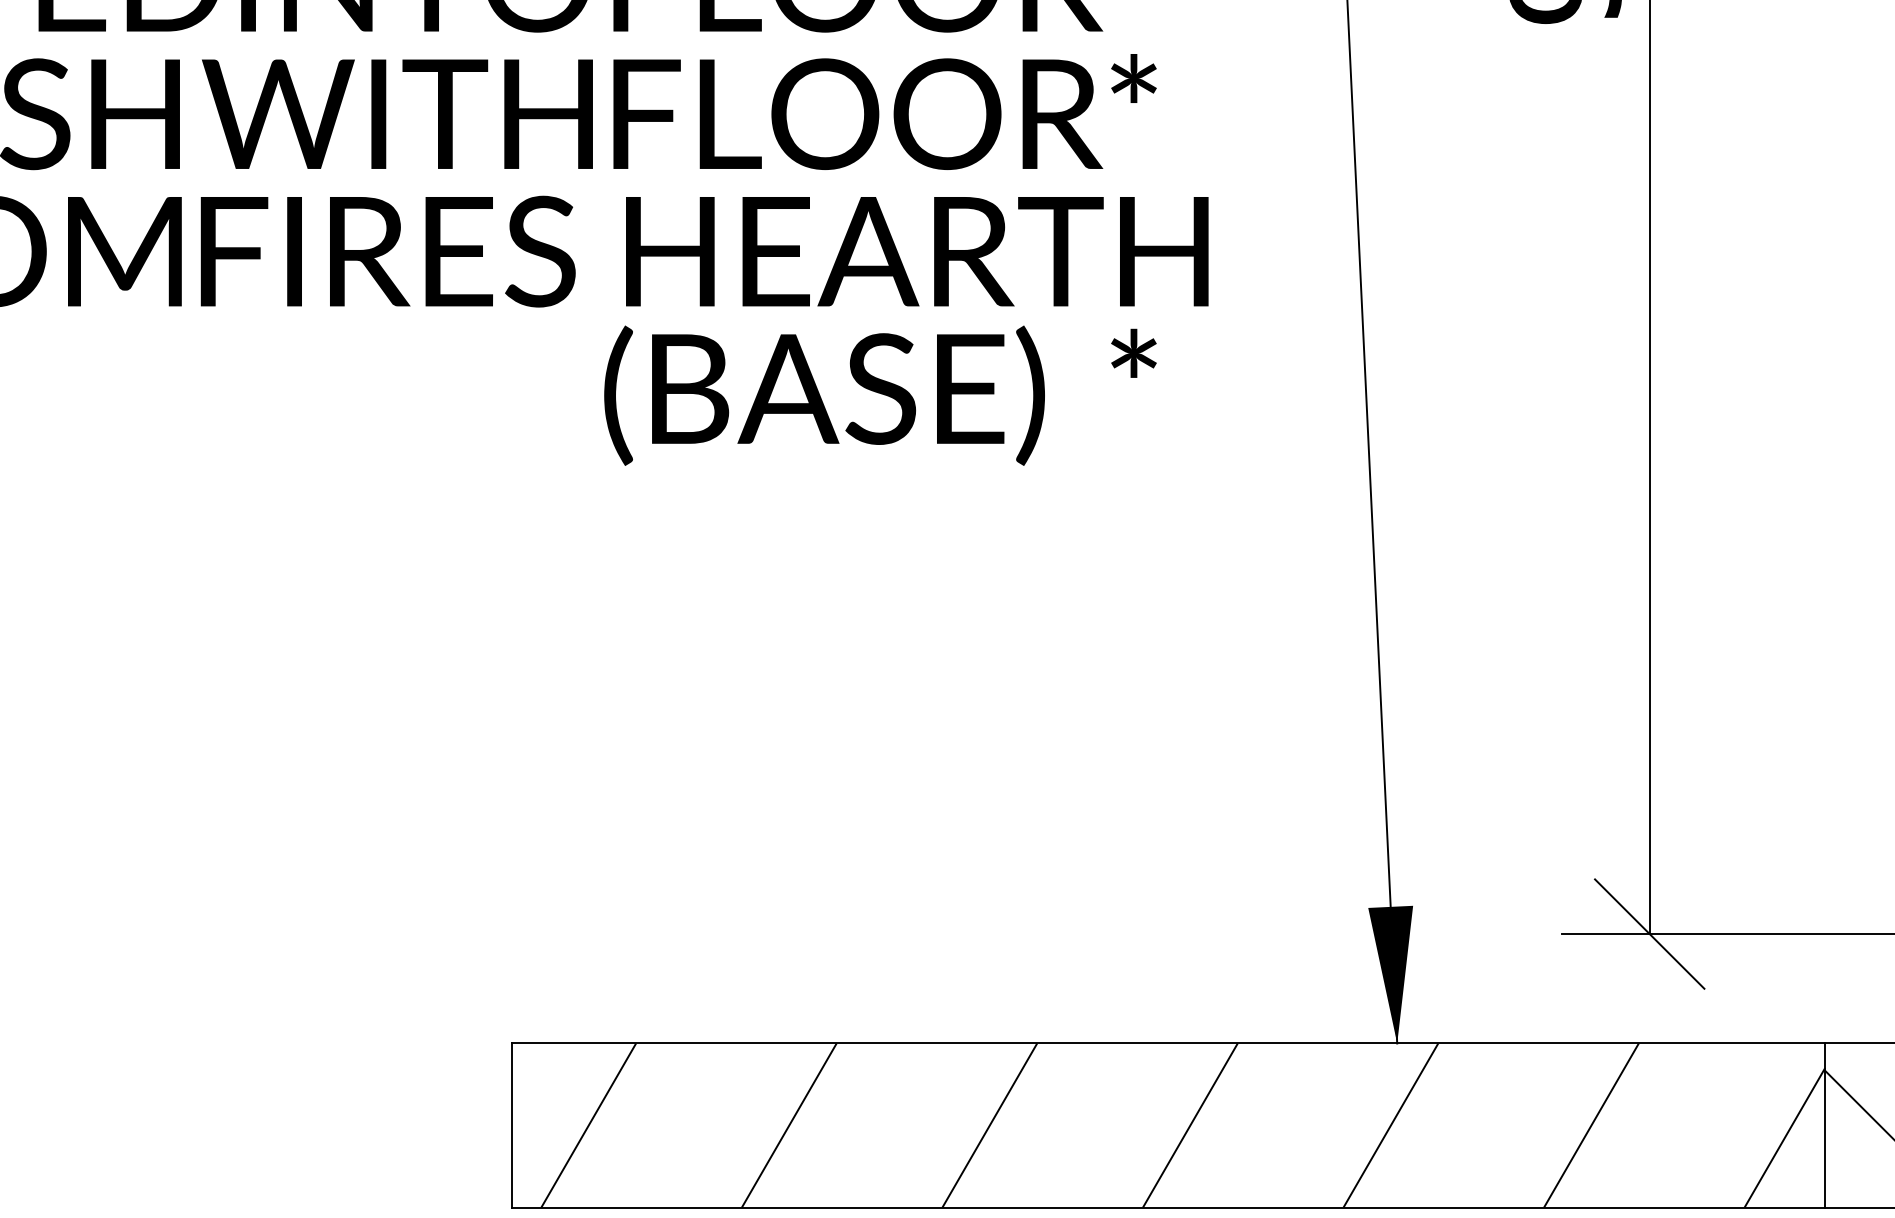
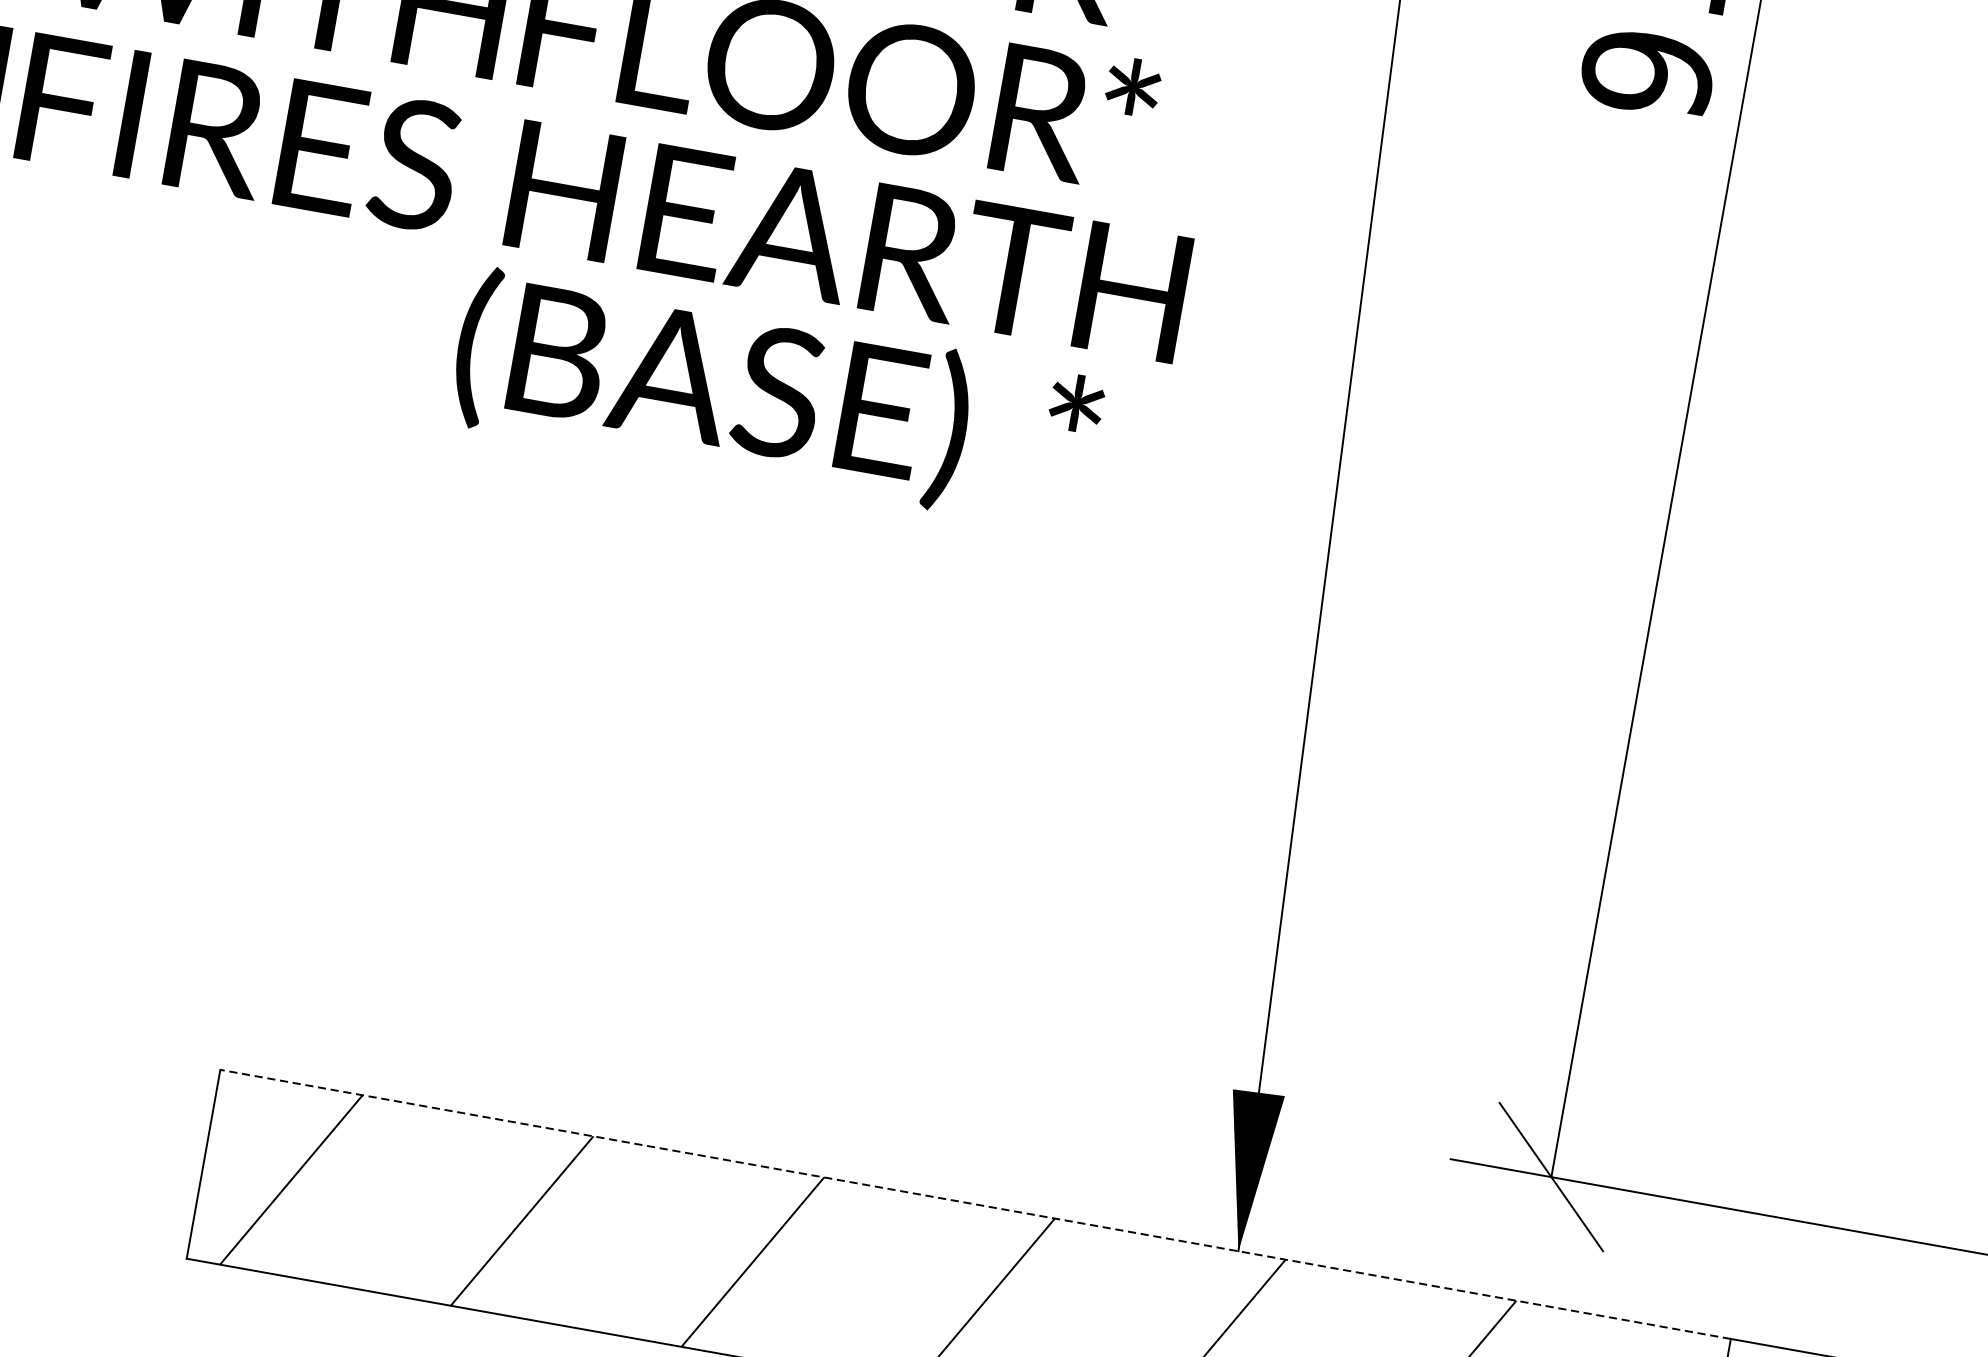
line: (1168, 1043) -> (975, 1204), solid -> dashed

